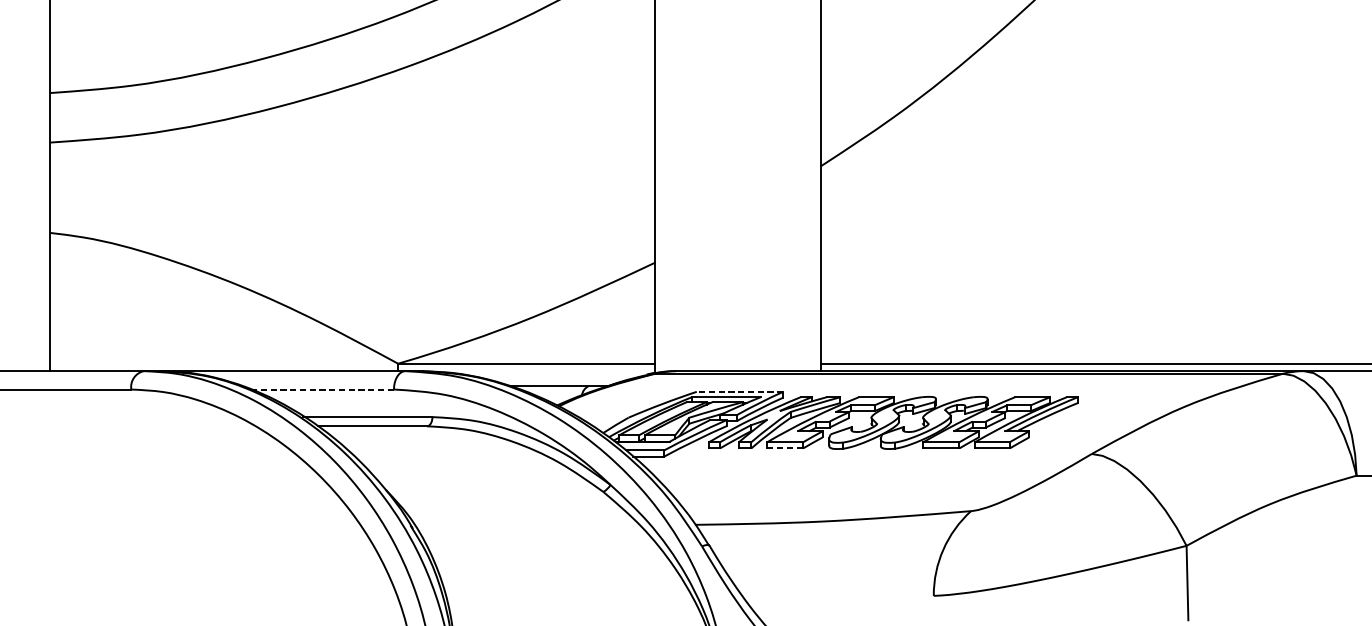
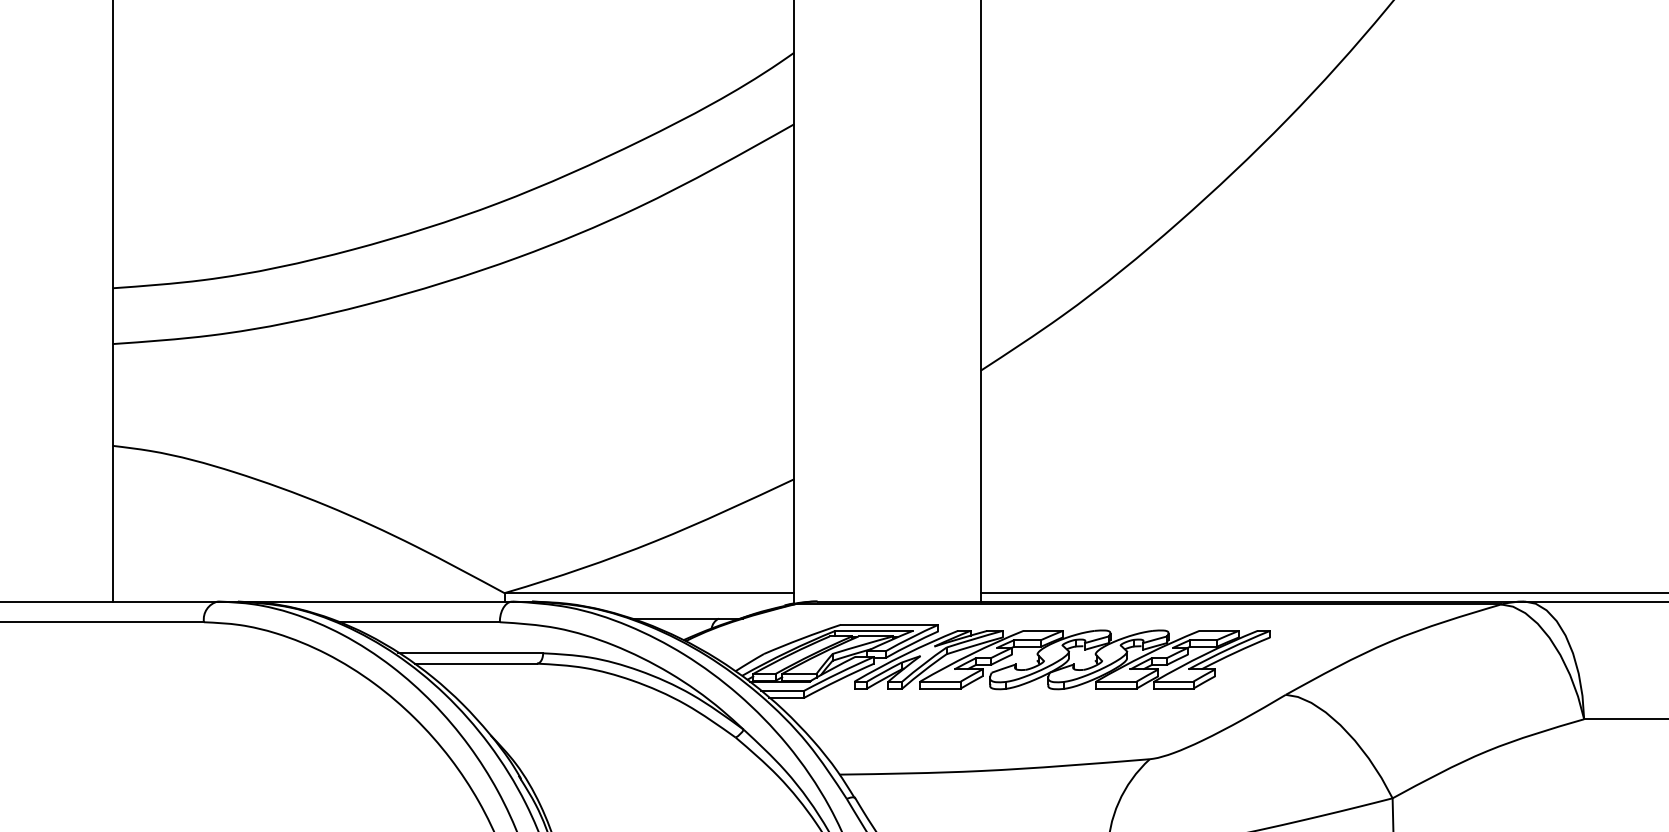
line: (321, 389) -> (418, 622), dashed -> solid
line: (739, 391) -> (889, 624), dashed -> solid
line: (786, 448) -> (941, 688), dashed -> solid

